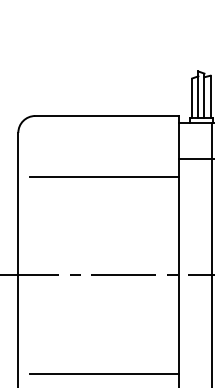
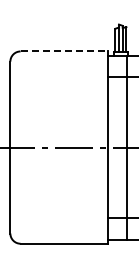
line: (108, 116) -> (64, 51), solid -> dashed
line: (104, 177) -> (62, 88), removed
line: (104, 372) -> (62, 206), removed

